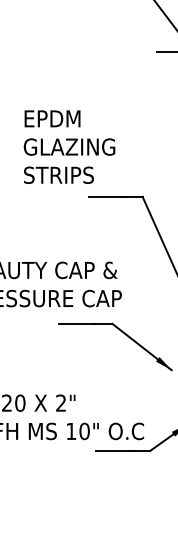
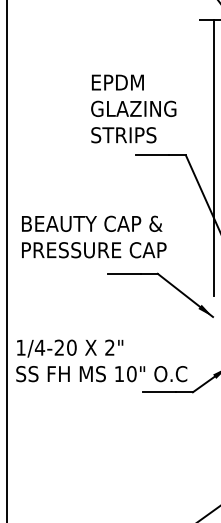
text: (69, 146) -> (133, 108), moved
line: (173, 199) -> (214, 157), added

